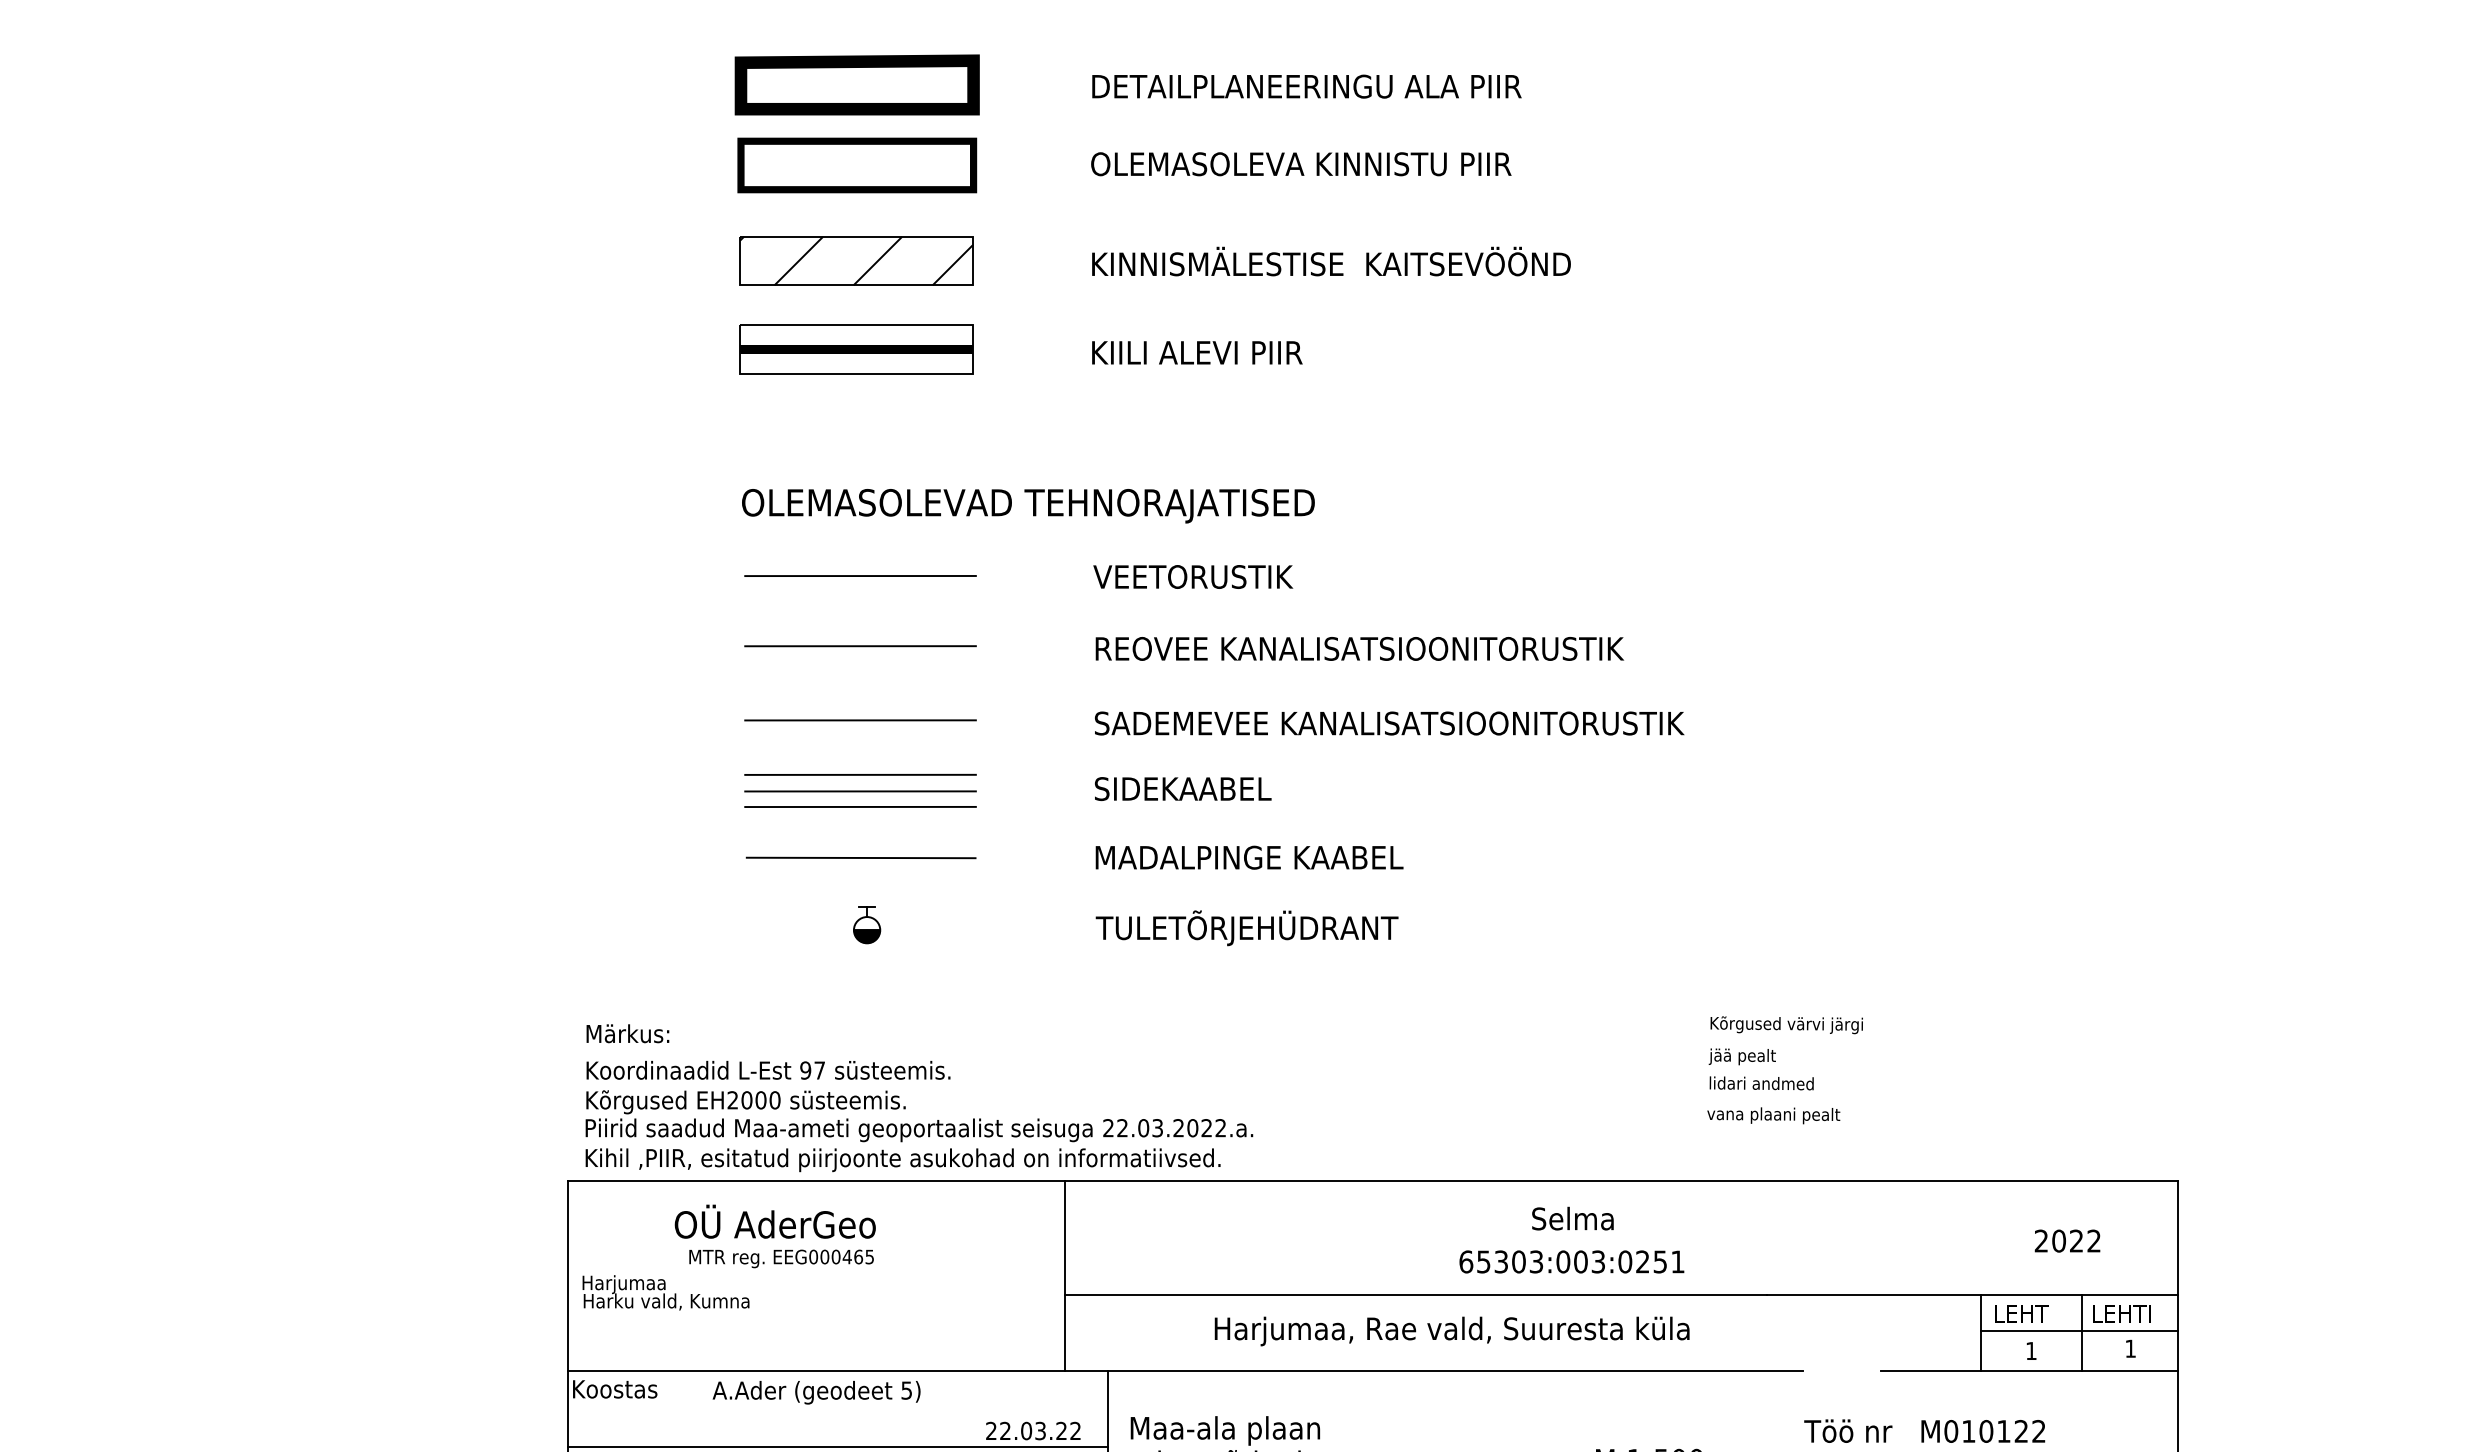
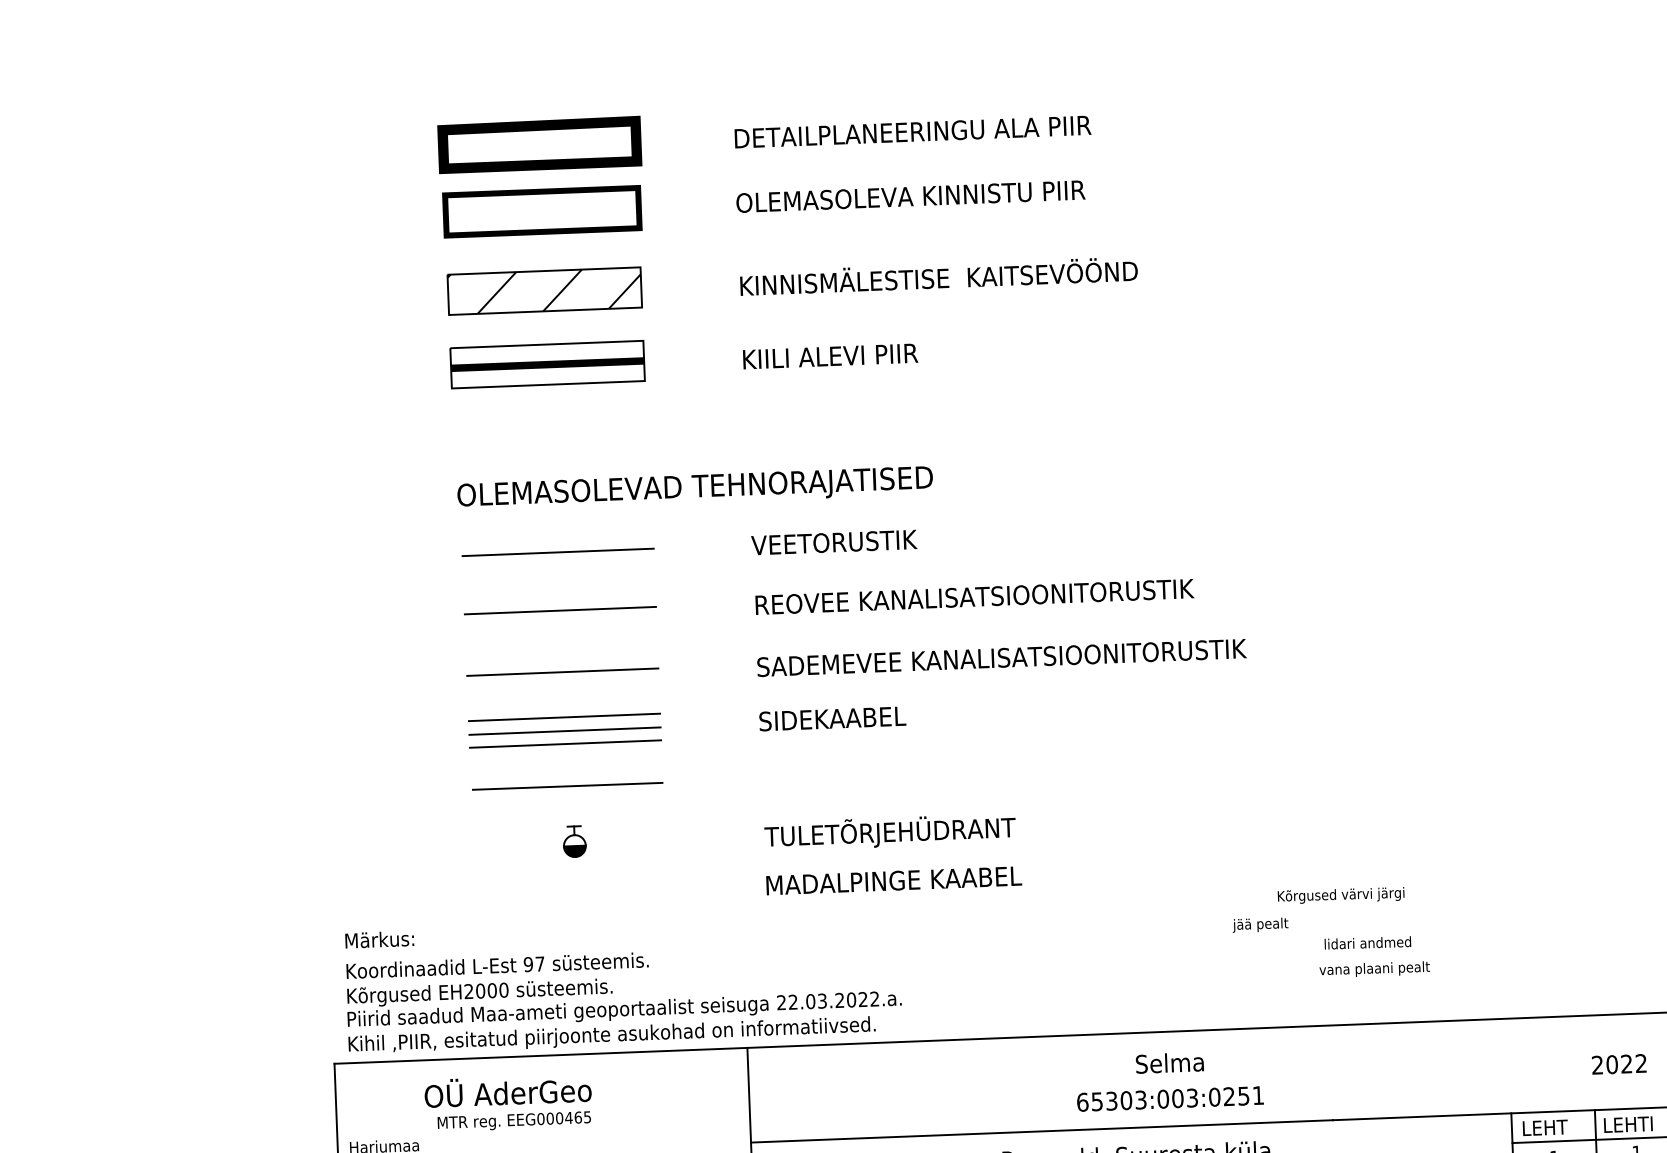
text: (1249, 857) -> (894, 880), moved
text: (1741, 1056) -> (1259, 924), moved
text: (1761, 1083) -> (1367, 943), moved
text: (1773, 1115) -> (1374, 969), moved
text: (2067, 1240) -> (1619, 1063), moved

